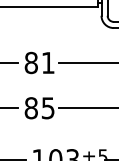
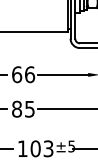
text: (39, 62) -> (23, 74), 81 -> 66

